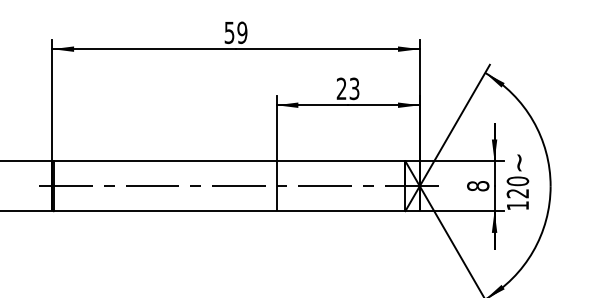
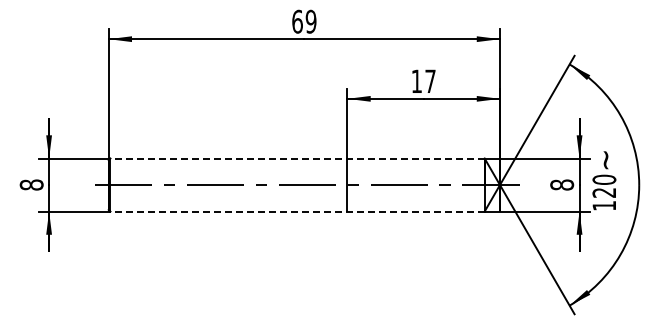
text: (229, 32) -> (297, 21), 59 -> 69
text: (347, 88) -> (423, 81), 23 -> 17
line: (229, 161) -> (297, 158), solid -> dashed
line: (229, 211) -> (297, 211), solid -> dashed

